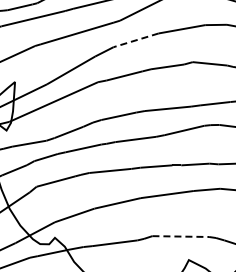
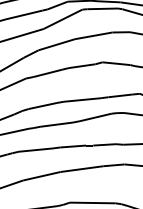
line: (136, 40) -> (57, 44), dashed -> solid
line: (181, 236) -> (93, 202), dashed -> solid

